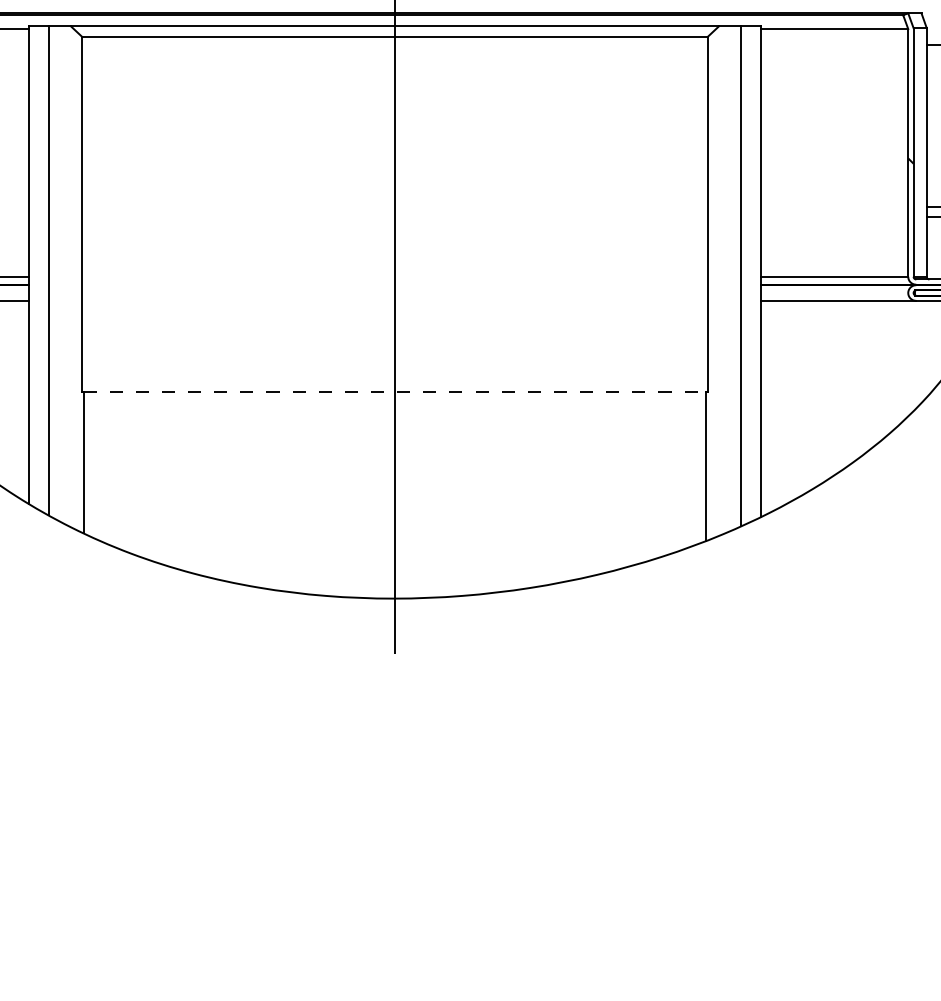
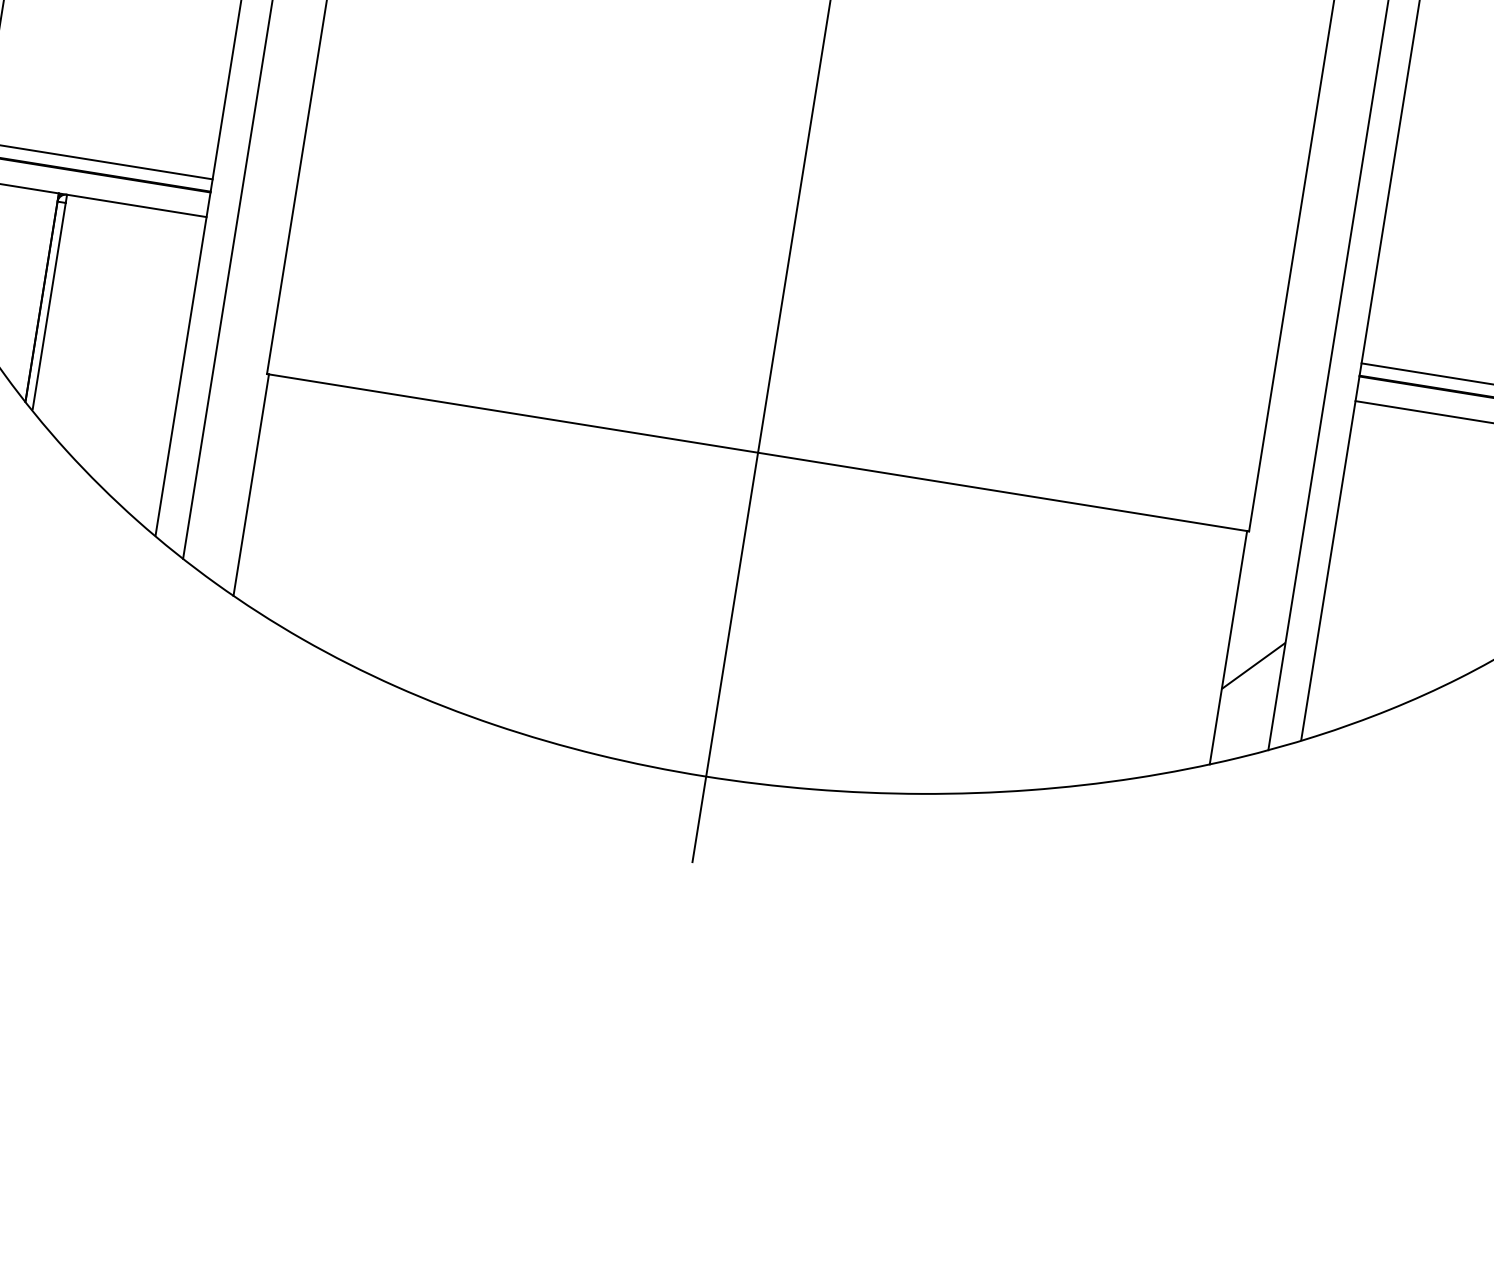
line: (395, 392) -> (758, 453), dashed -> solid
hatch: (723, 474) -> (1253, 664), added

